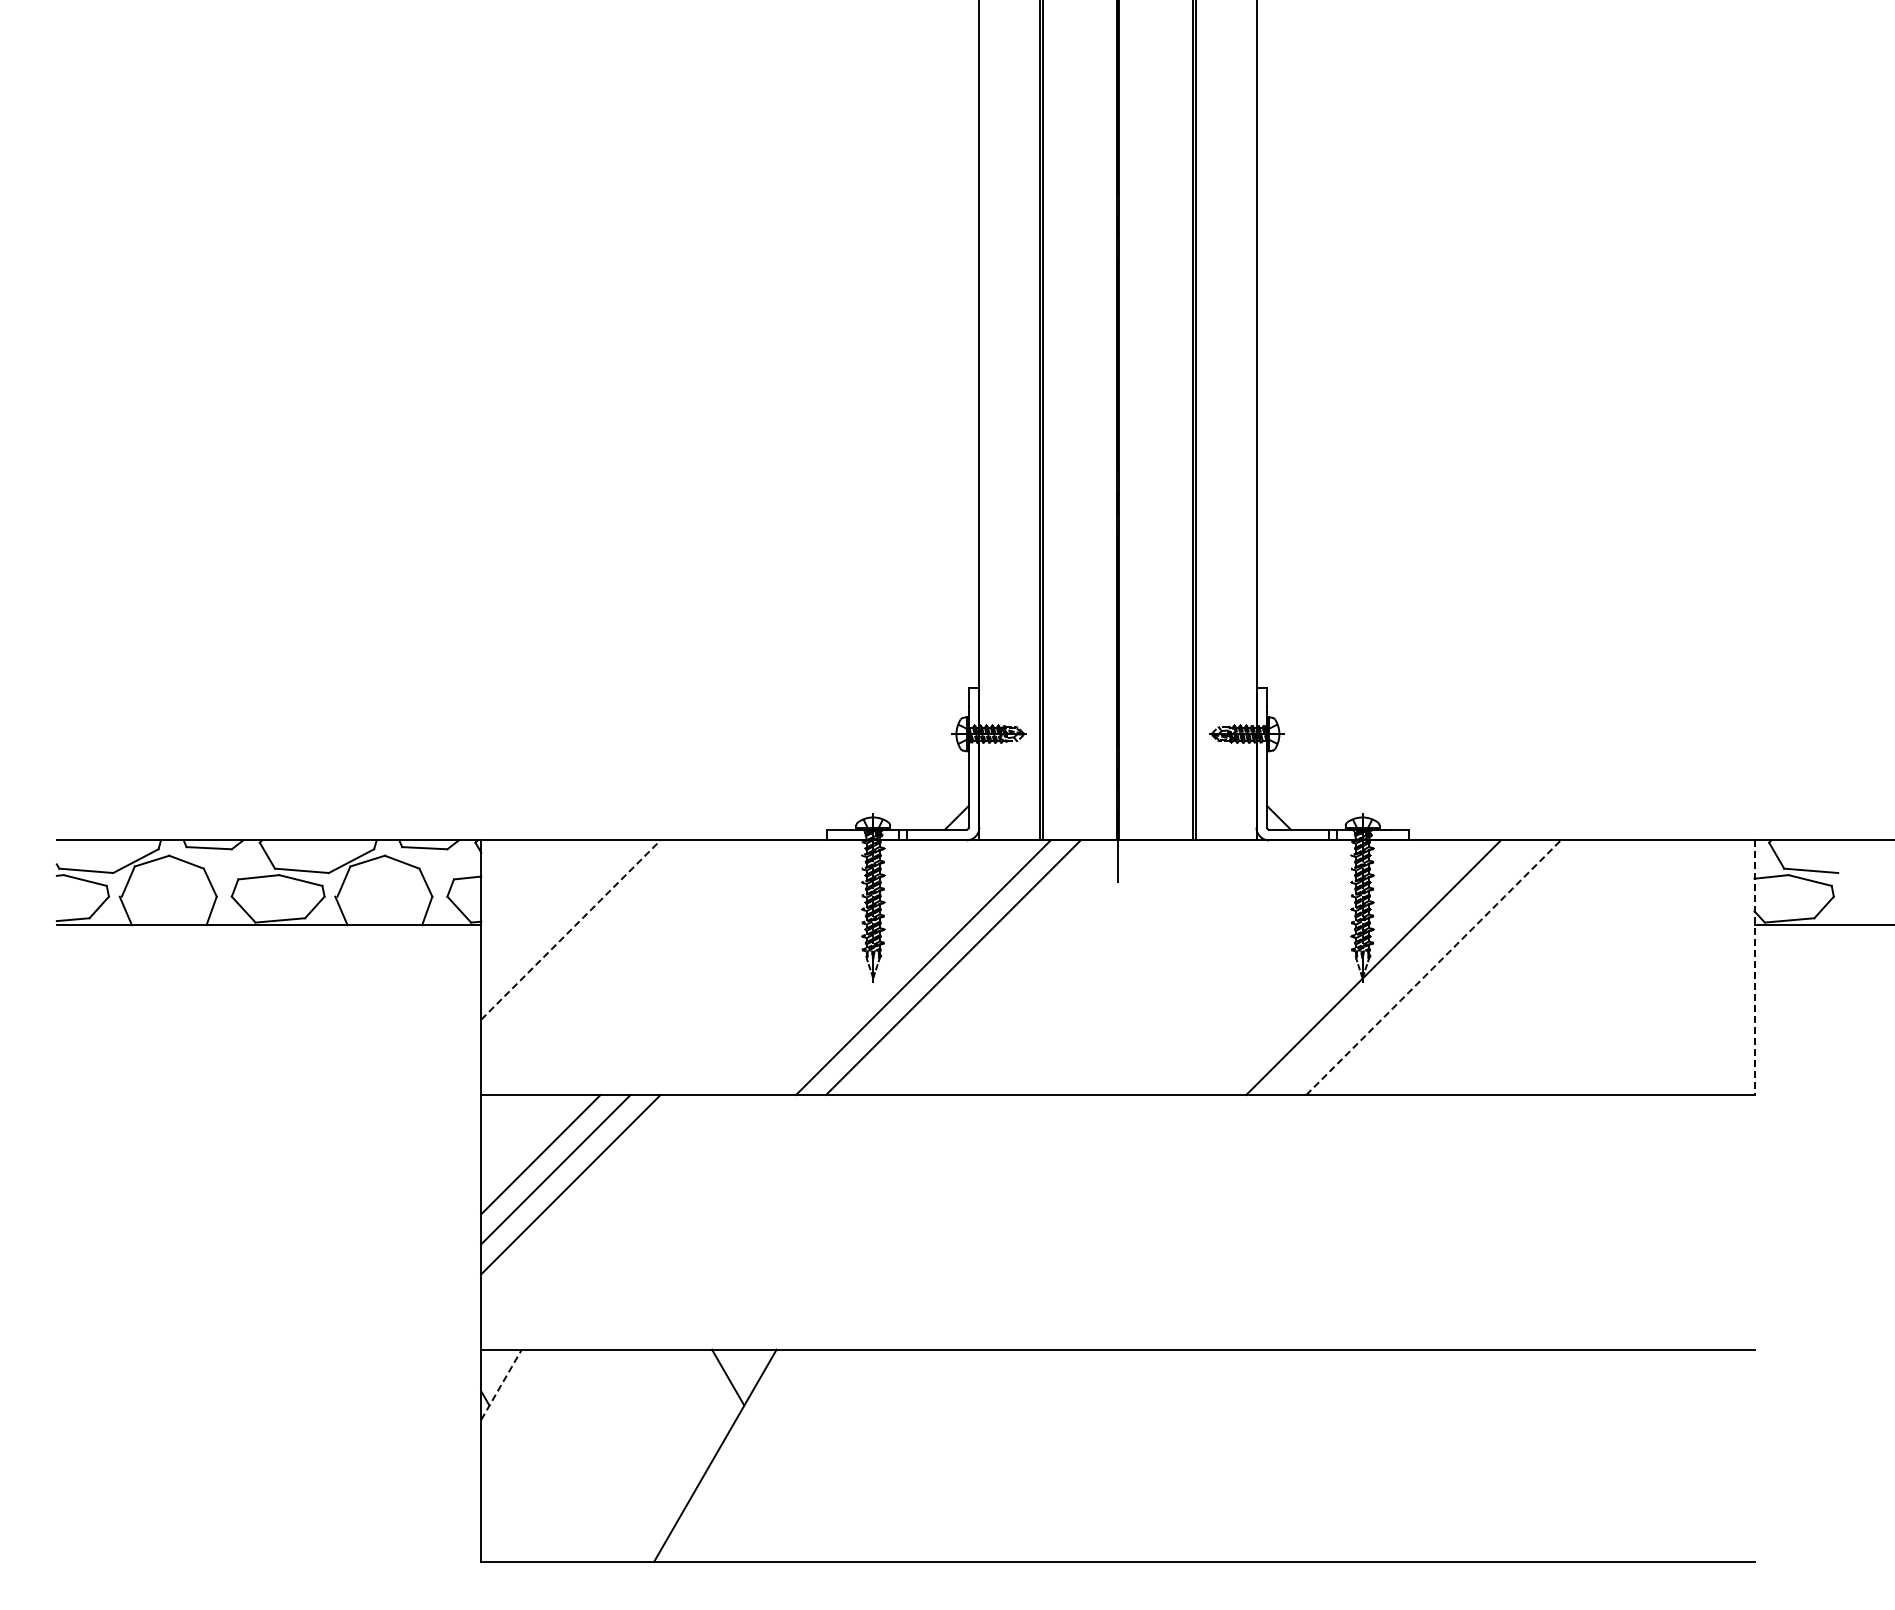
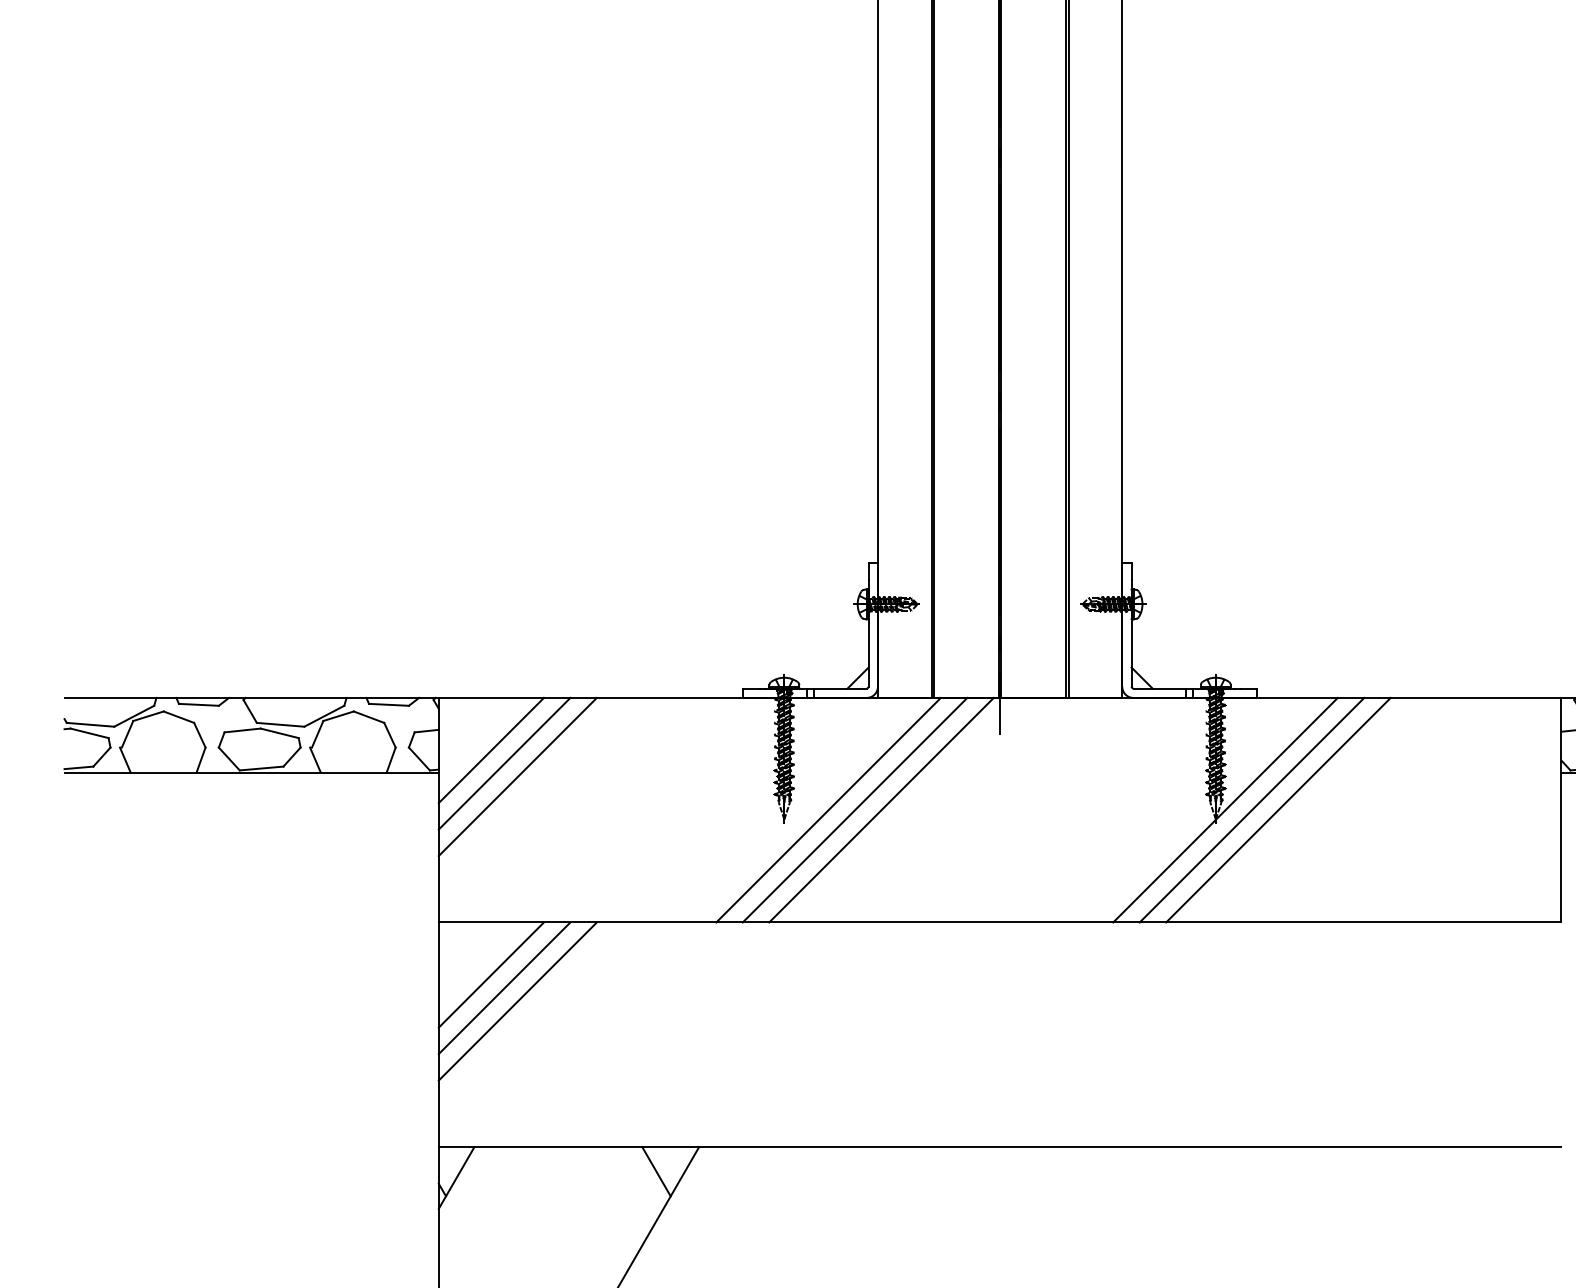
line: (540, 899) -> (490, 750), added
line: (555, 914) -> (504, 763), added
line: (570, 930) -> (517, 777), dashed -> solid
line: (983, 967) -> (881, 810), added
line: (1403, 967) -> (1251, 810), added
line: (1433, 967) -> (1278, 810), dashed -> solid
line: (1754, 968) -> (1561, 810), dashed -> solid
line: (501, 1384) -> (456, 1177), dashed -> solid

